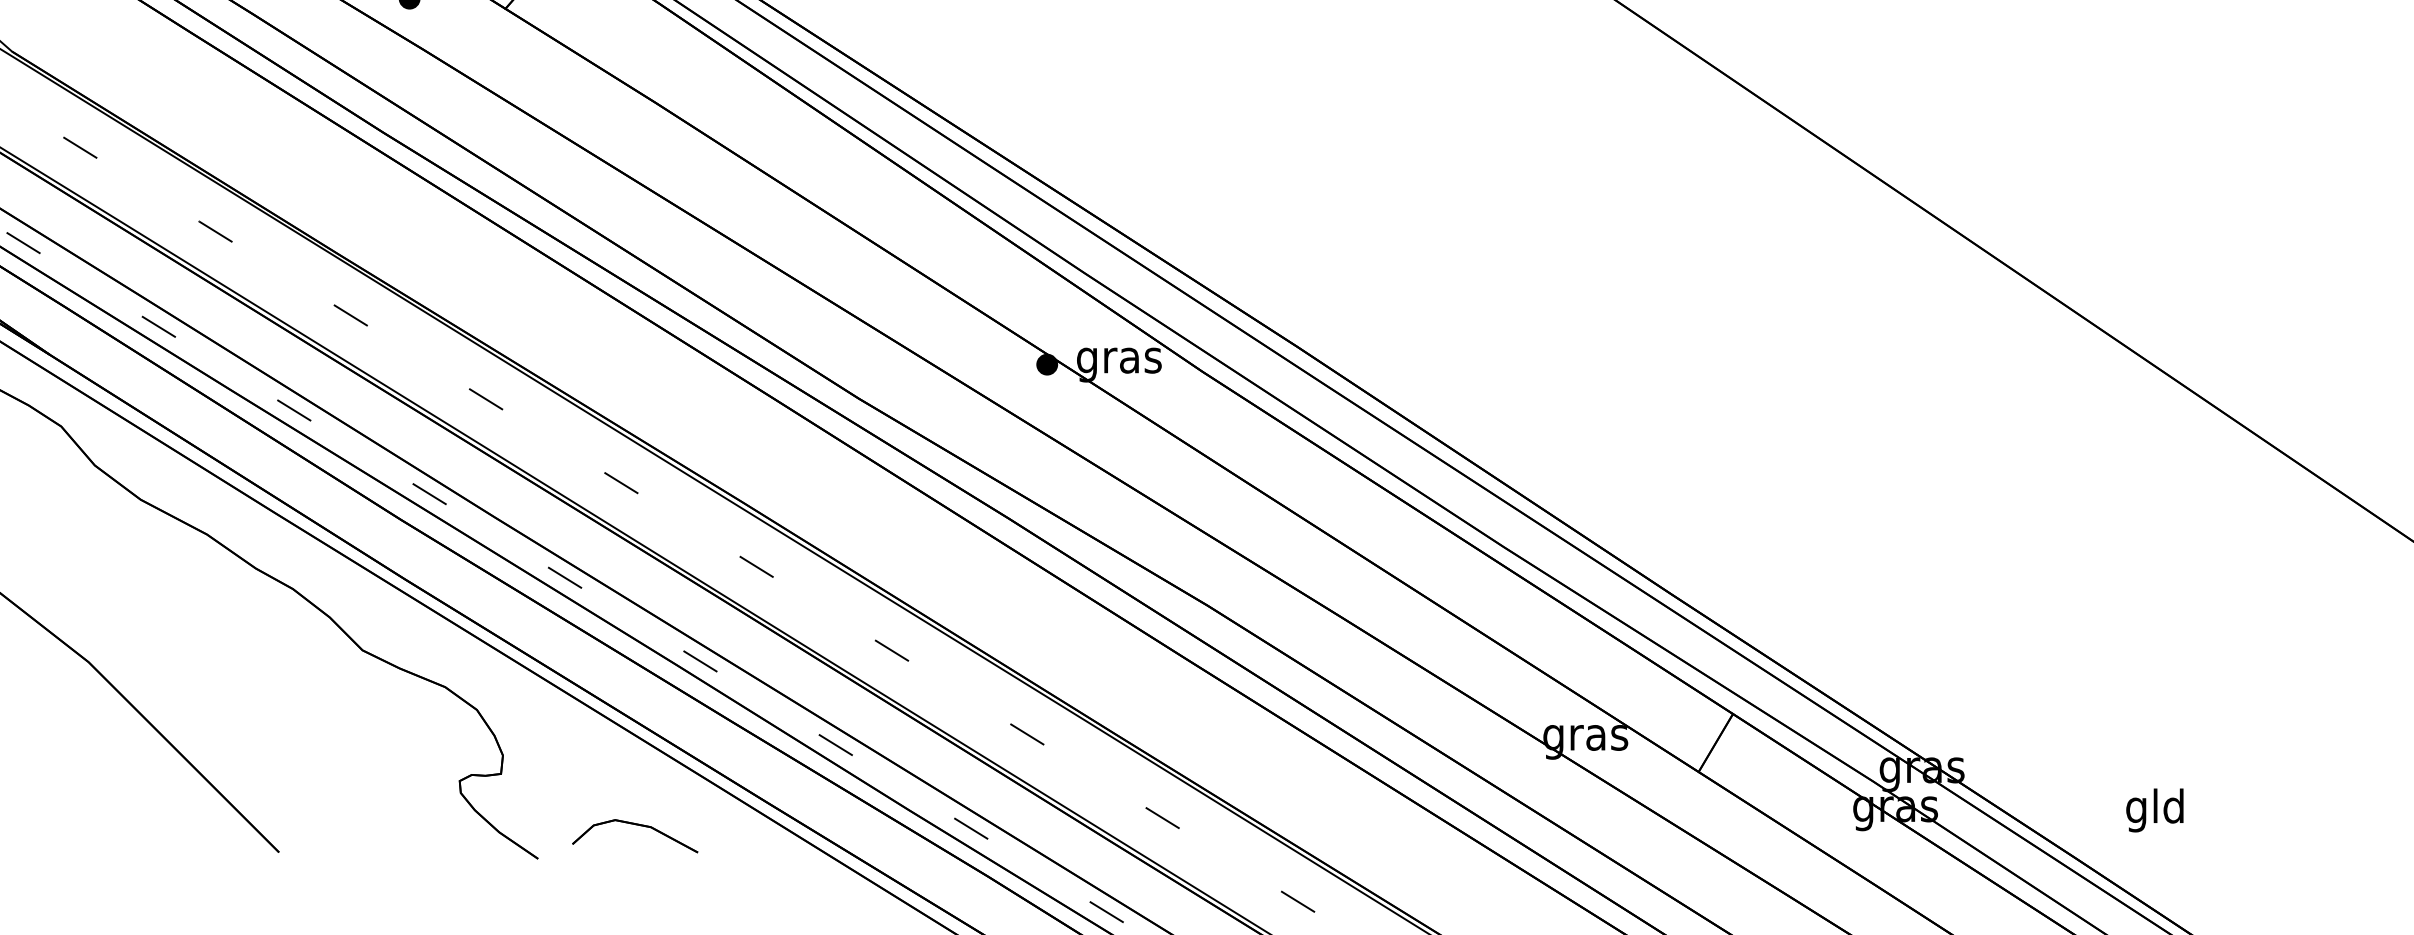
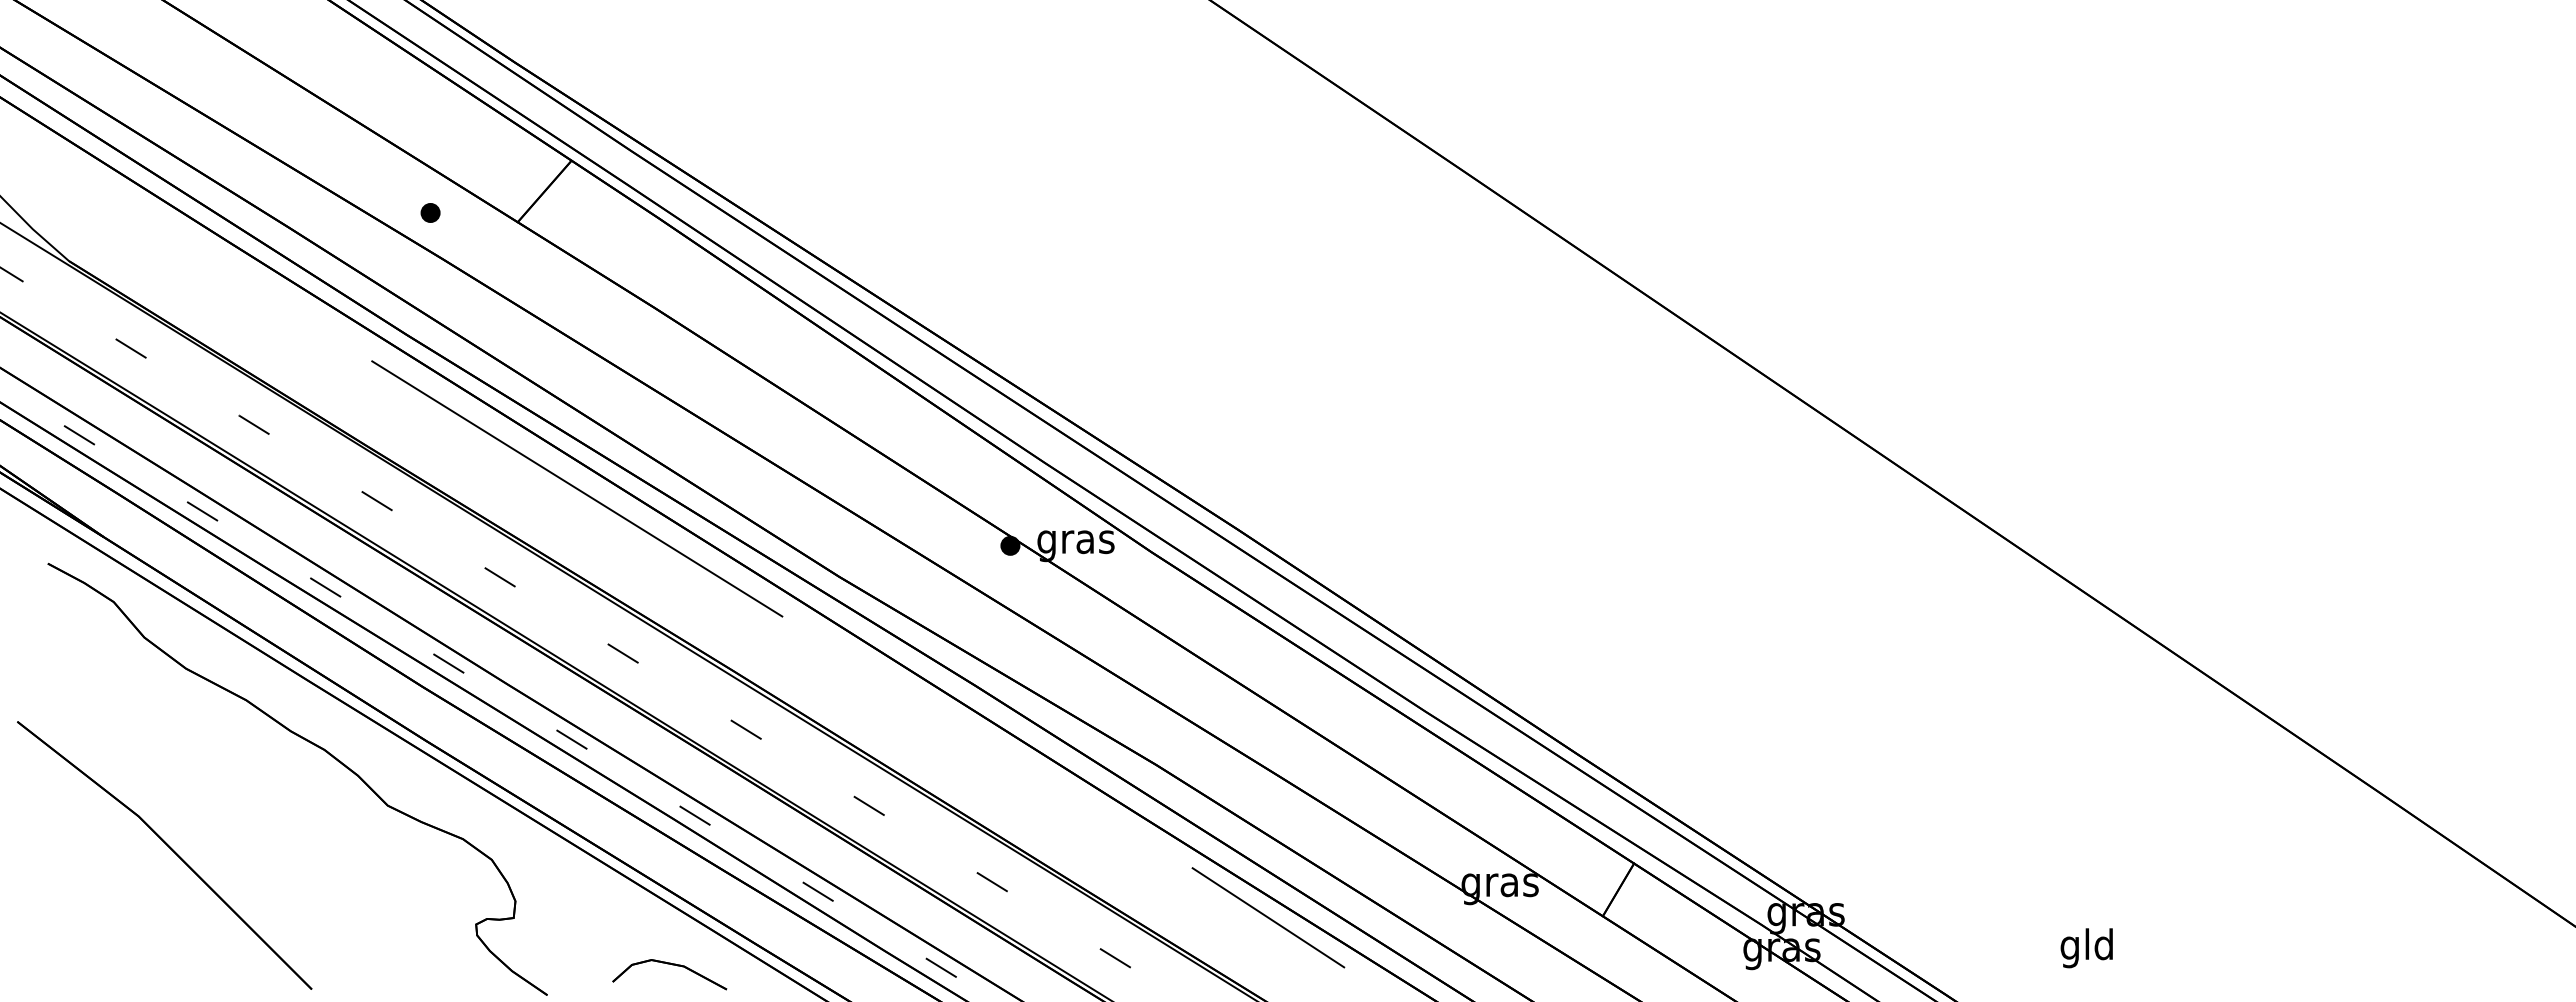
line: (571, 301) -> (577, 488), added
line: (1330, 773) -> (1268, 917), added
text: (2154, 810) -> (2086, 948), moved
part: (638, 826) -> (672, 965), moved

